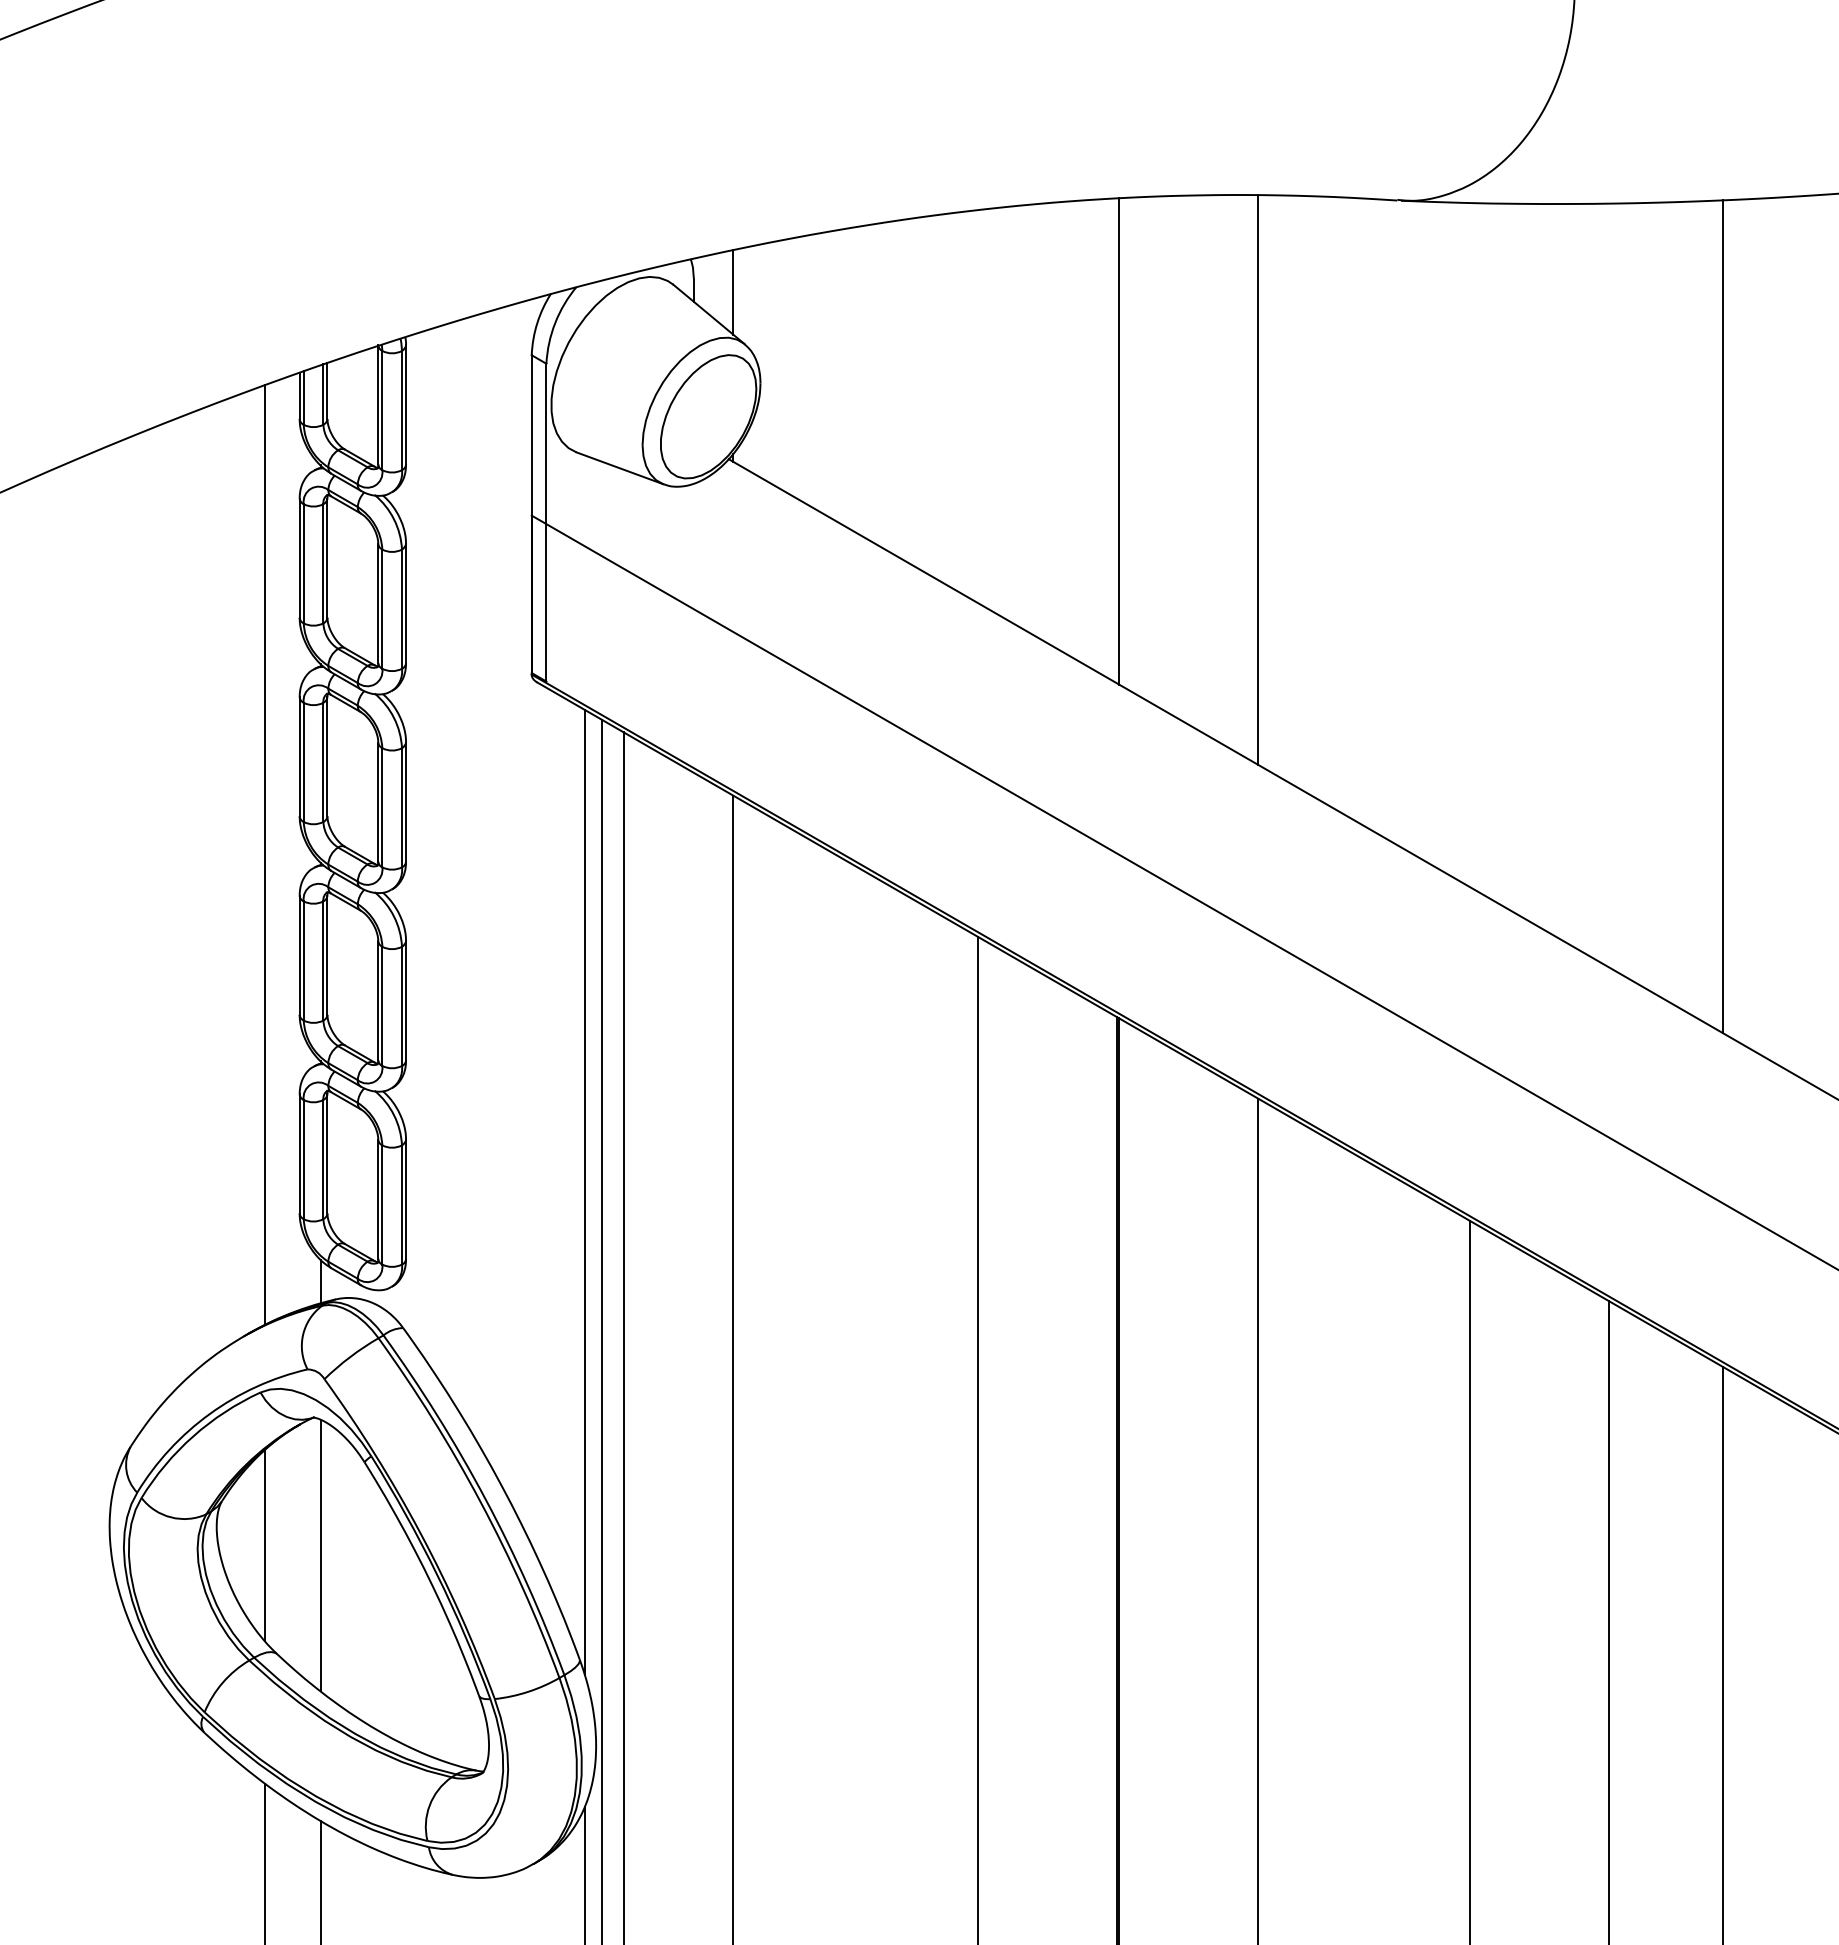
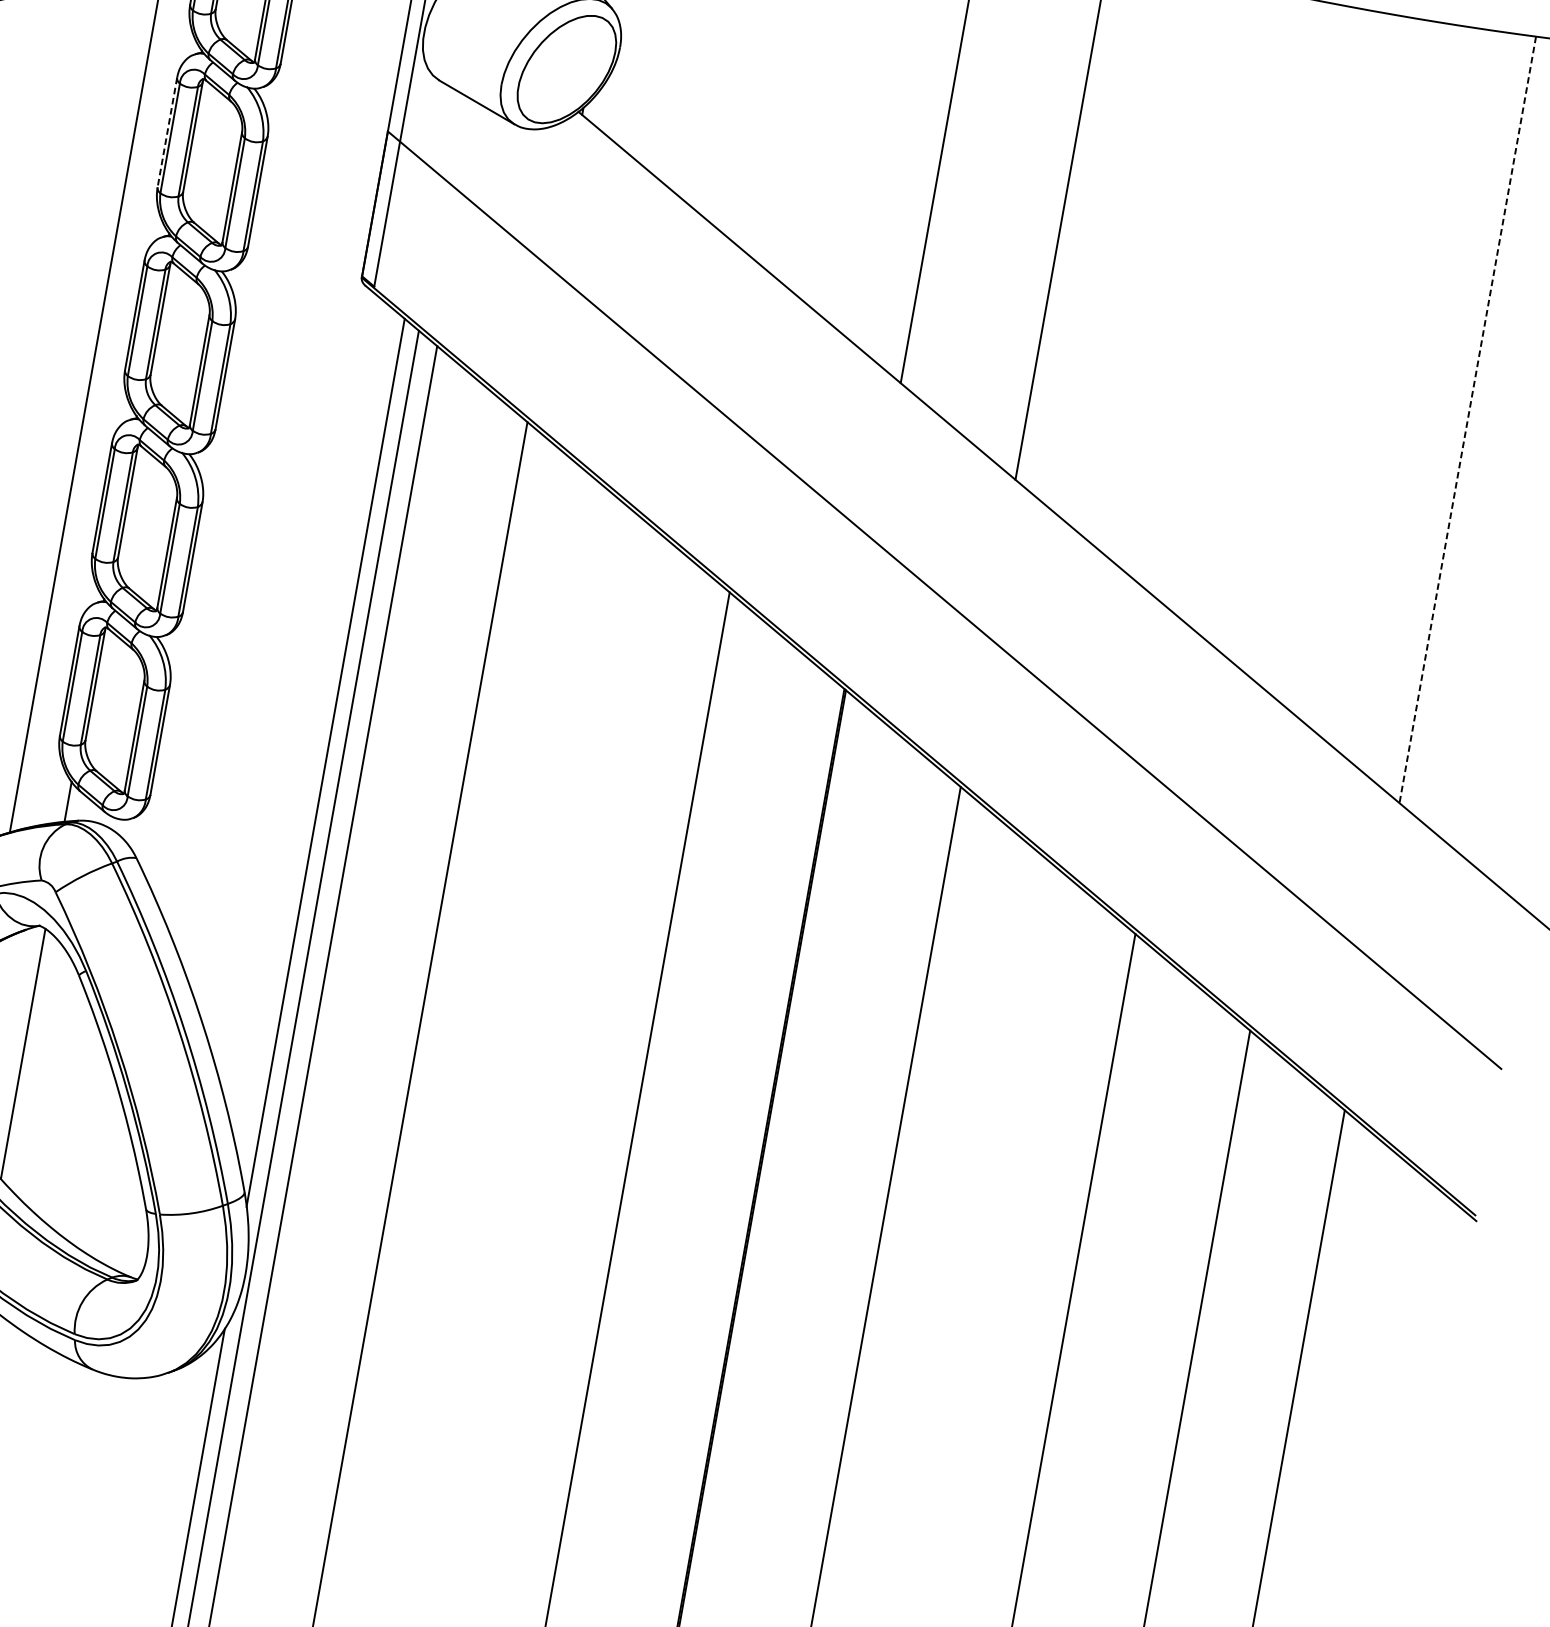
line: (299, 558) -> (167, 132), solid -> dashed
line: (1723, 617) -> (1468, 420), solid -> dashed

